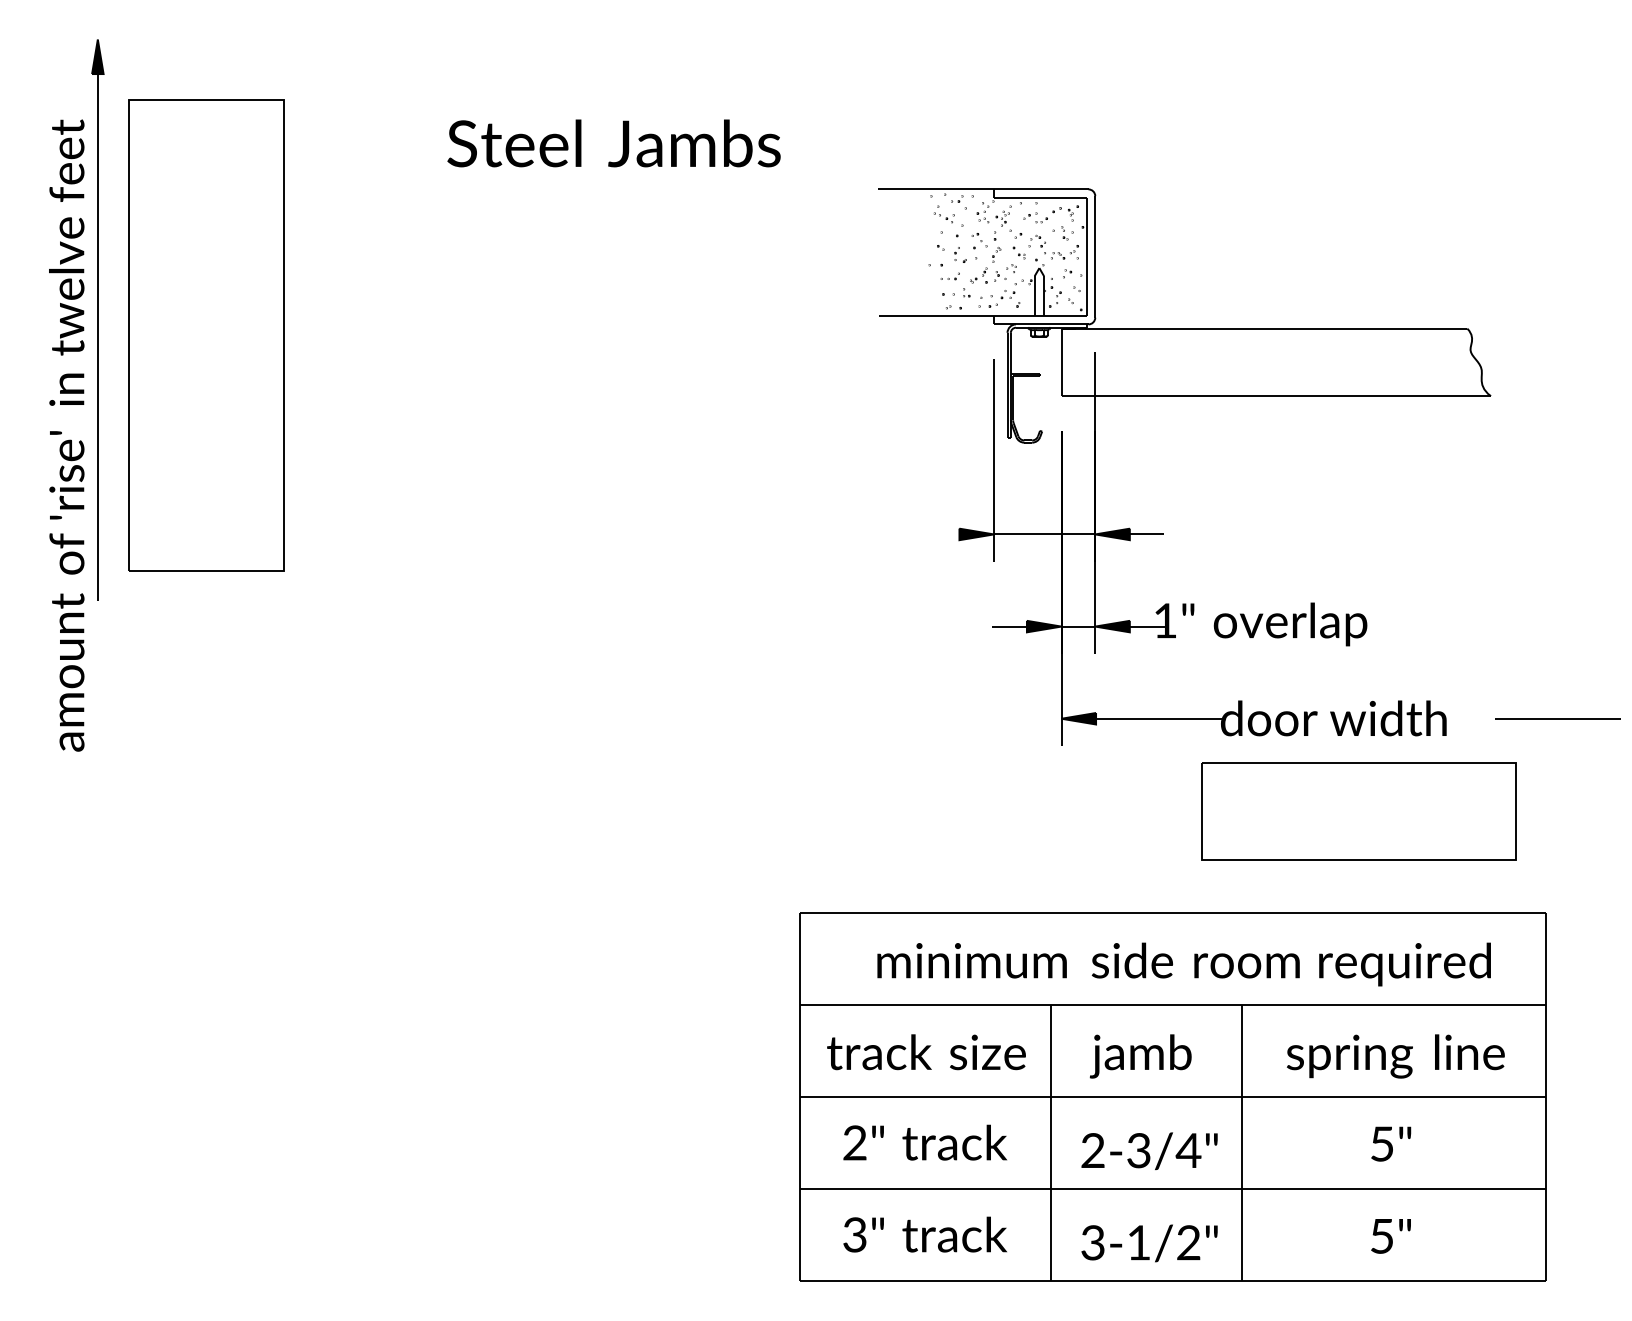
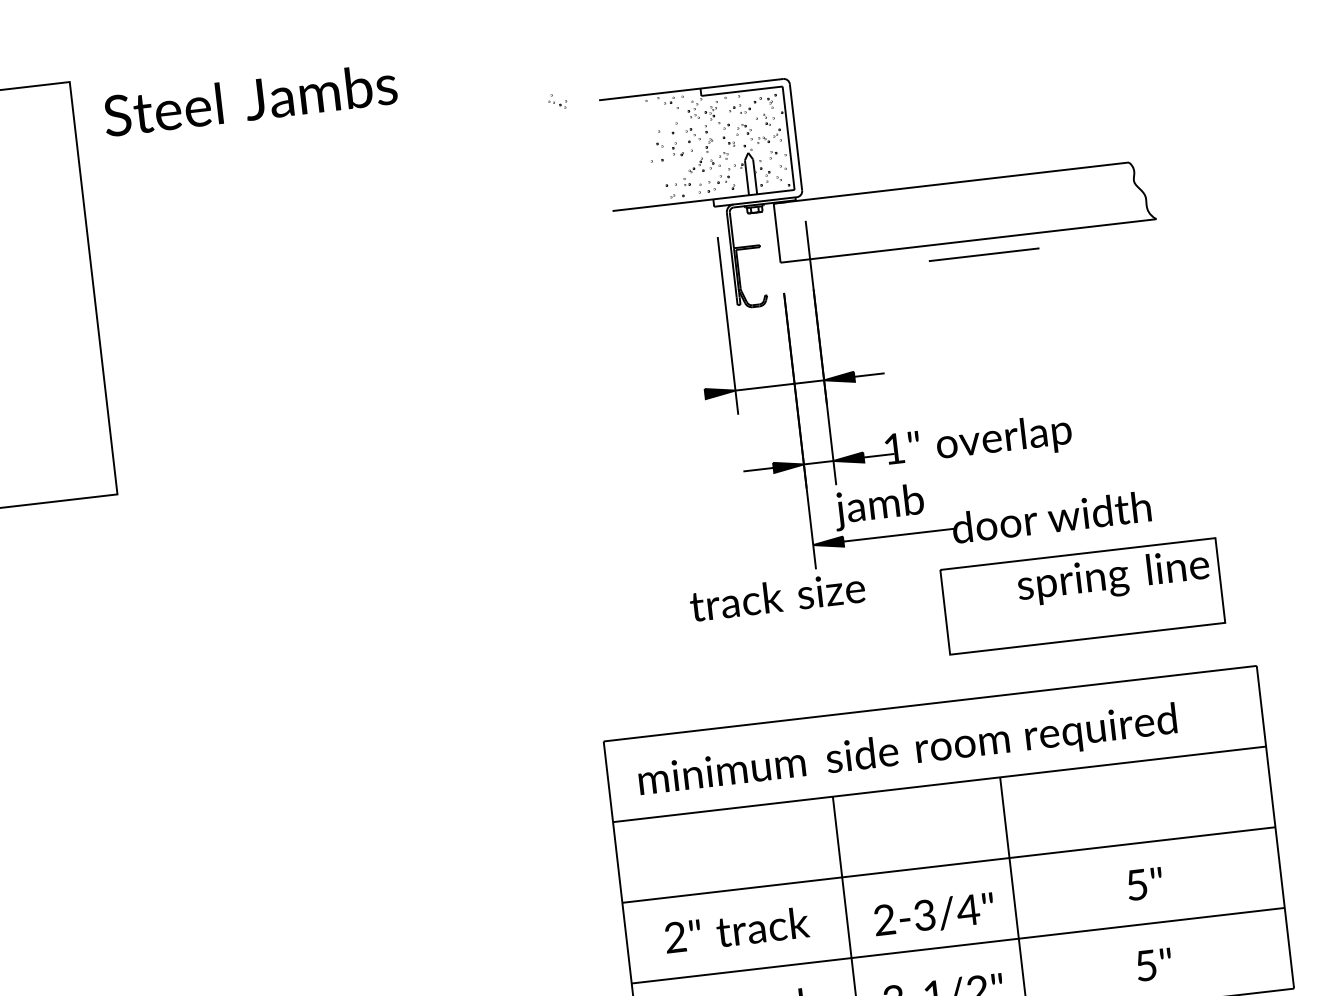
text: (613, 143) -> (249, 99), moved
part: (943, 214) -> (557, 101), moved
part: (949, 276) -> (670, 169), removed
line: (1557, 718) -> (983, 254), moved
text: (1183, 964) -> (907, 752), moved
text: (926, 1052) -> (777, 596), moved
text: (1140, 1056) -> (878, 507), moved
text: (1395, 1056) -> (1113, 577), moved

